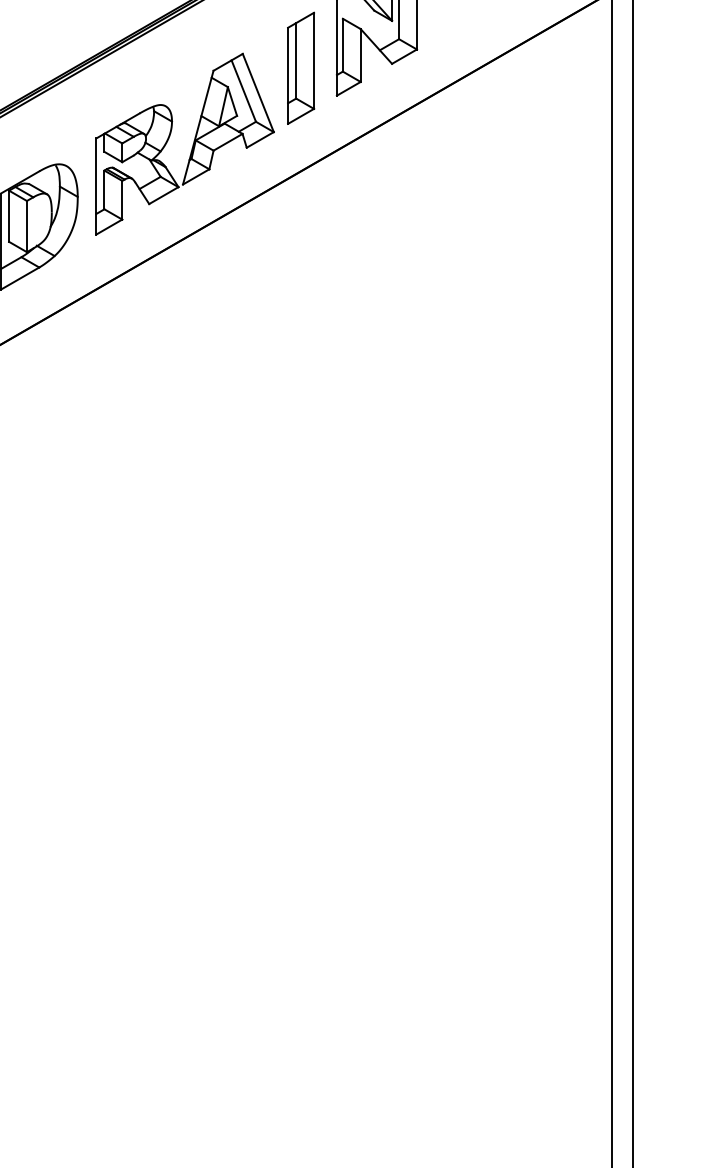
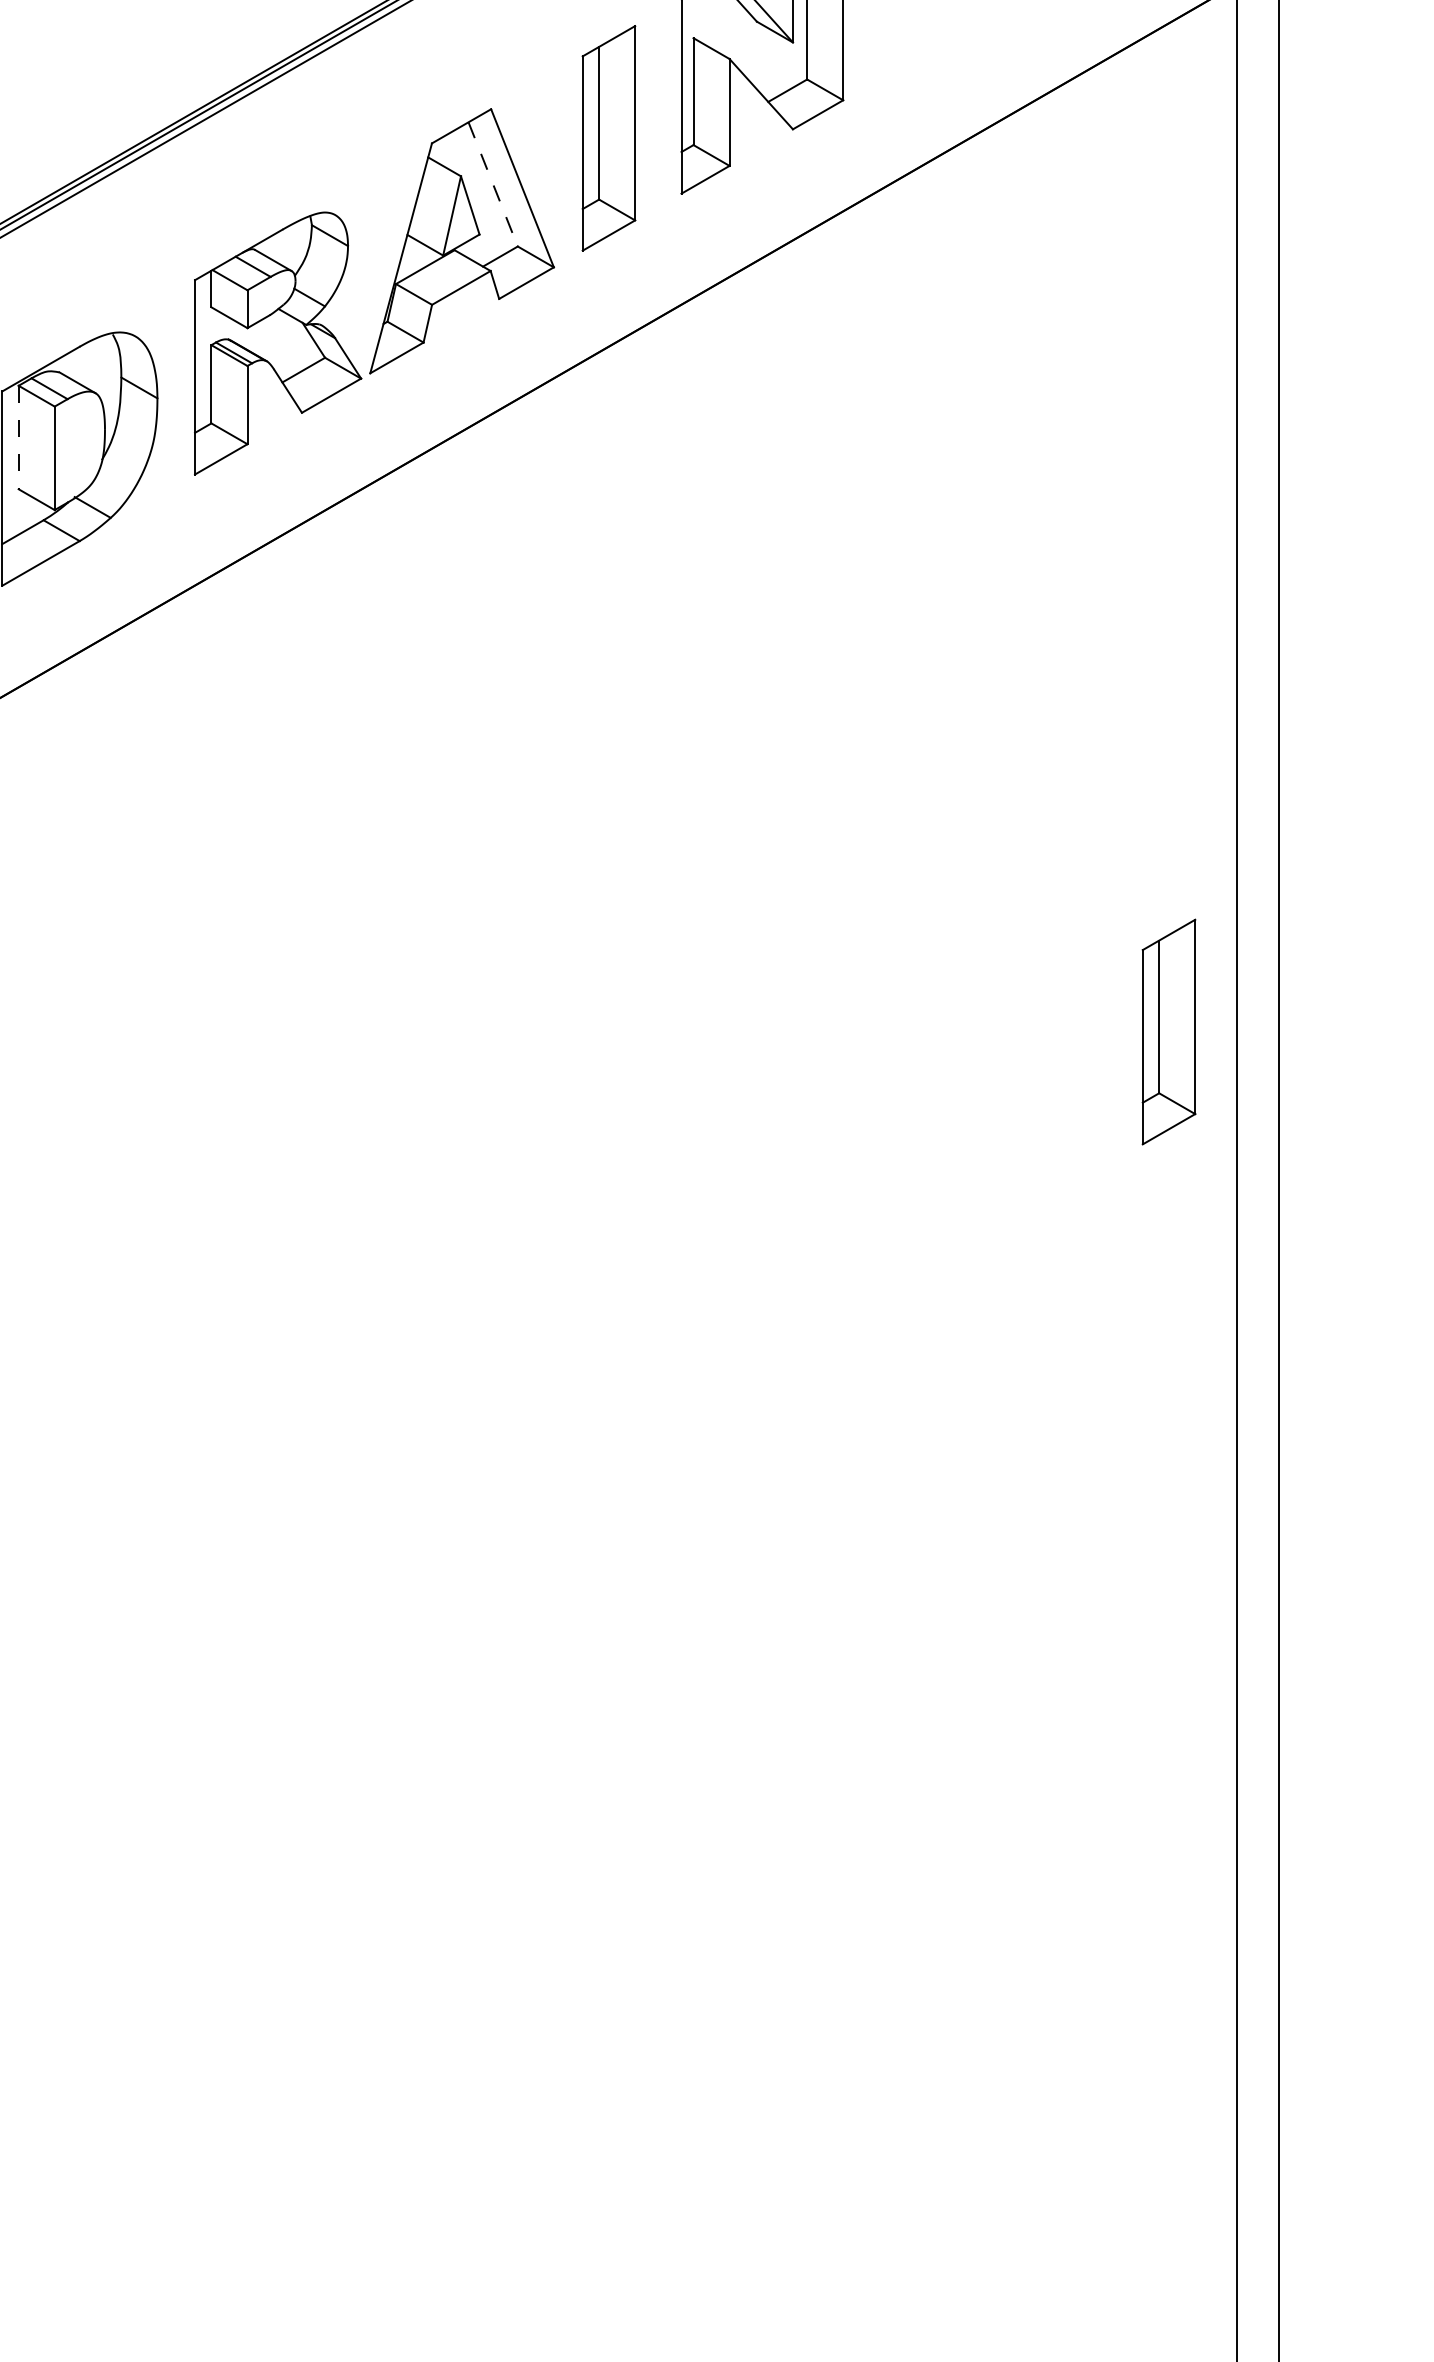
line: (243, 91) -> (492, 185), solid -> dashed
line: (9, 216) -> (19, 437), solid -> dashed
part: (578, 509) -> (1169, 1030), added

